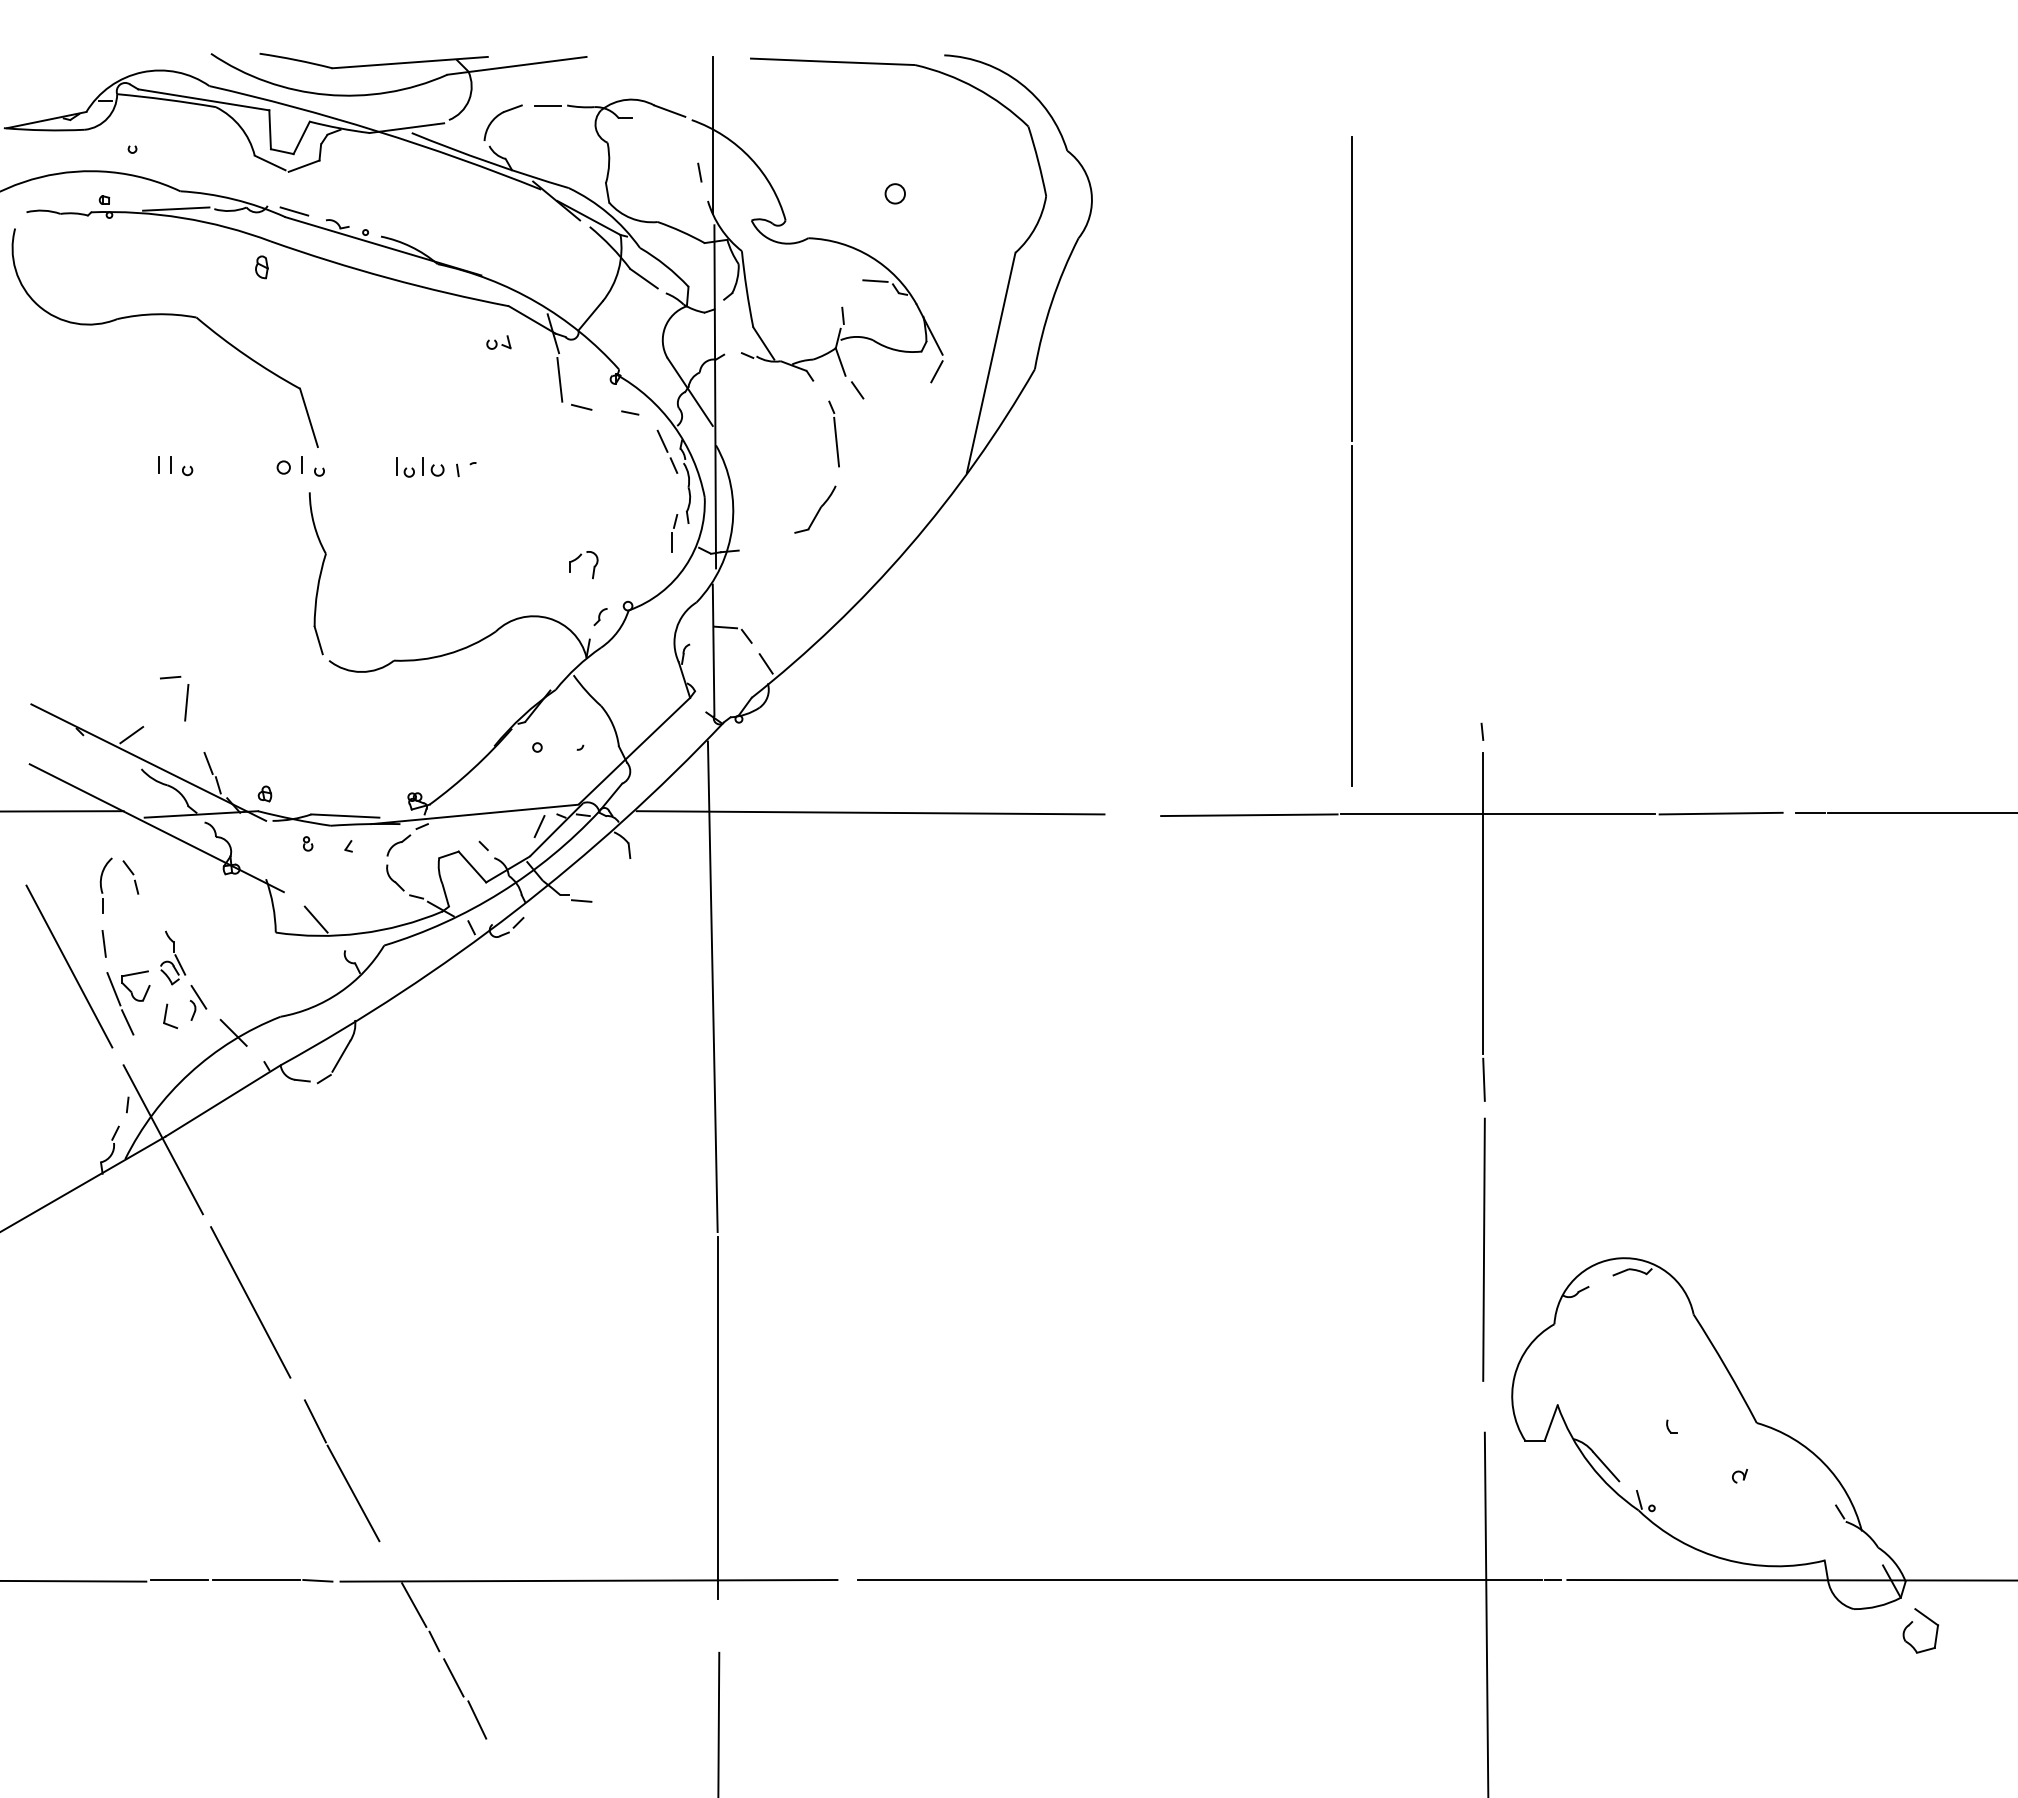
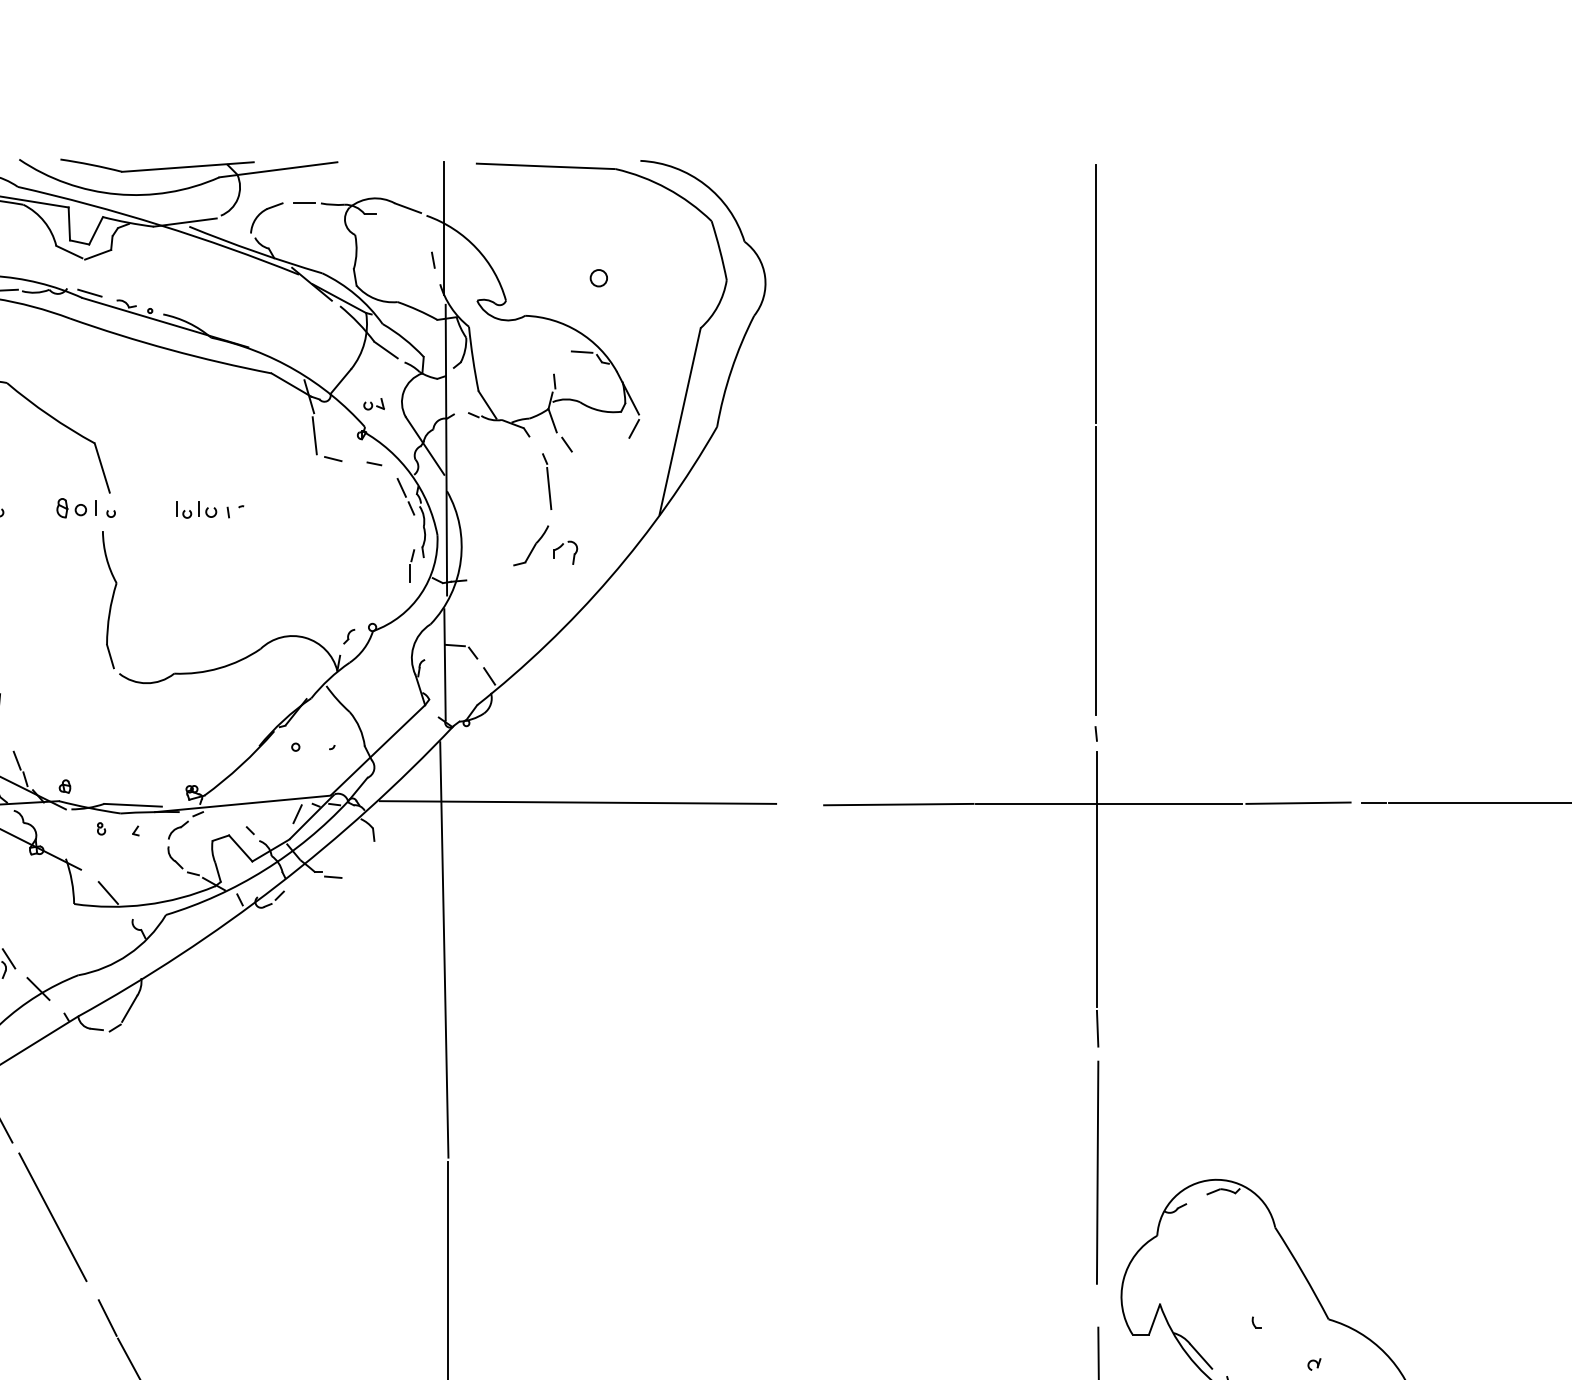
part: (261, 267) -> (62, 508), moved
part: (498, 342) -> (373, 404), moved
line: (1351, 461) -> (1095, 439), moved
part: (577, 559) -> (560, 548), moved

